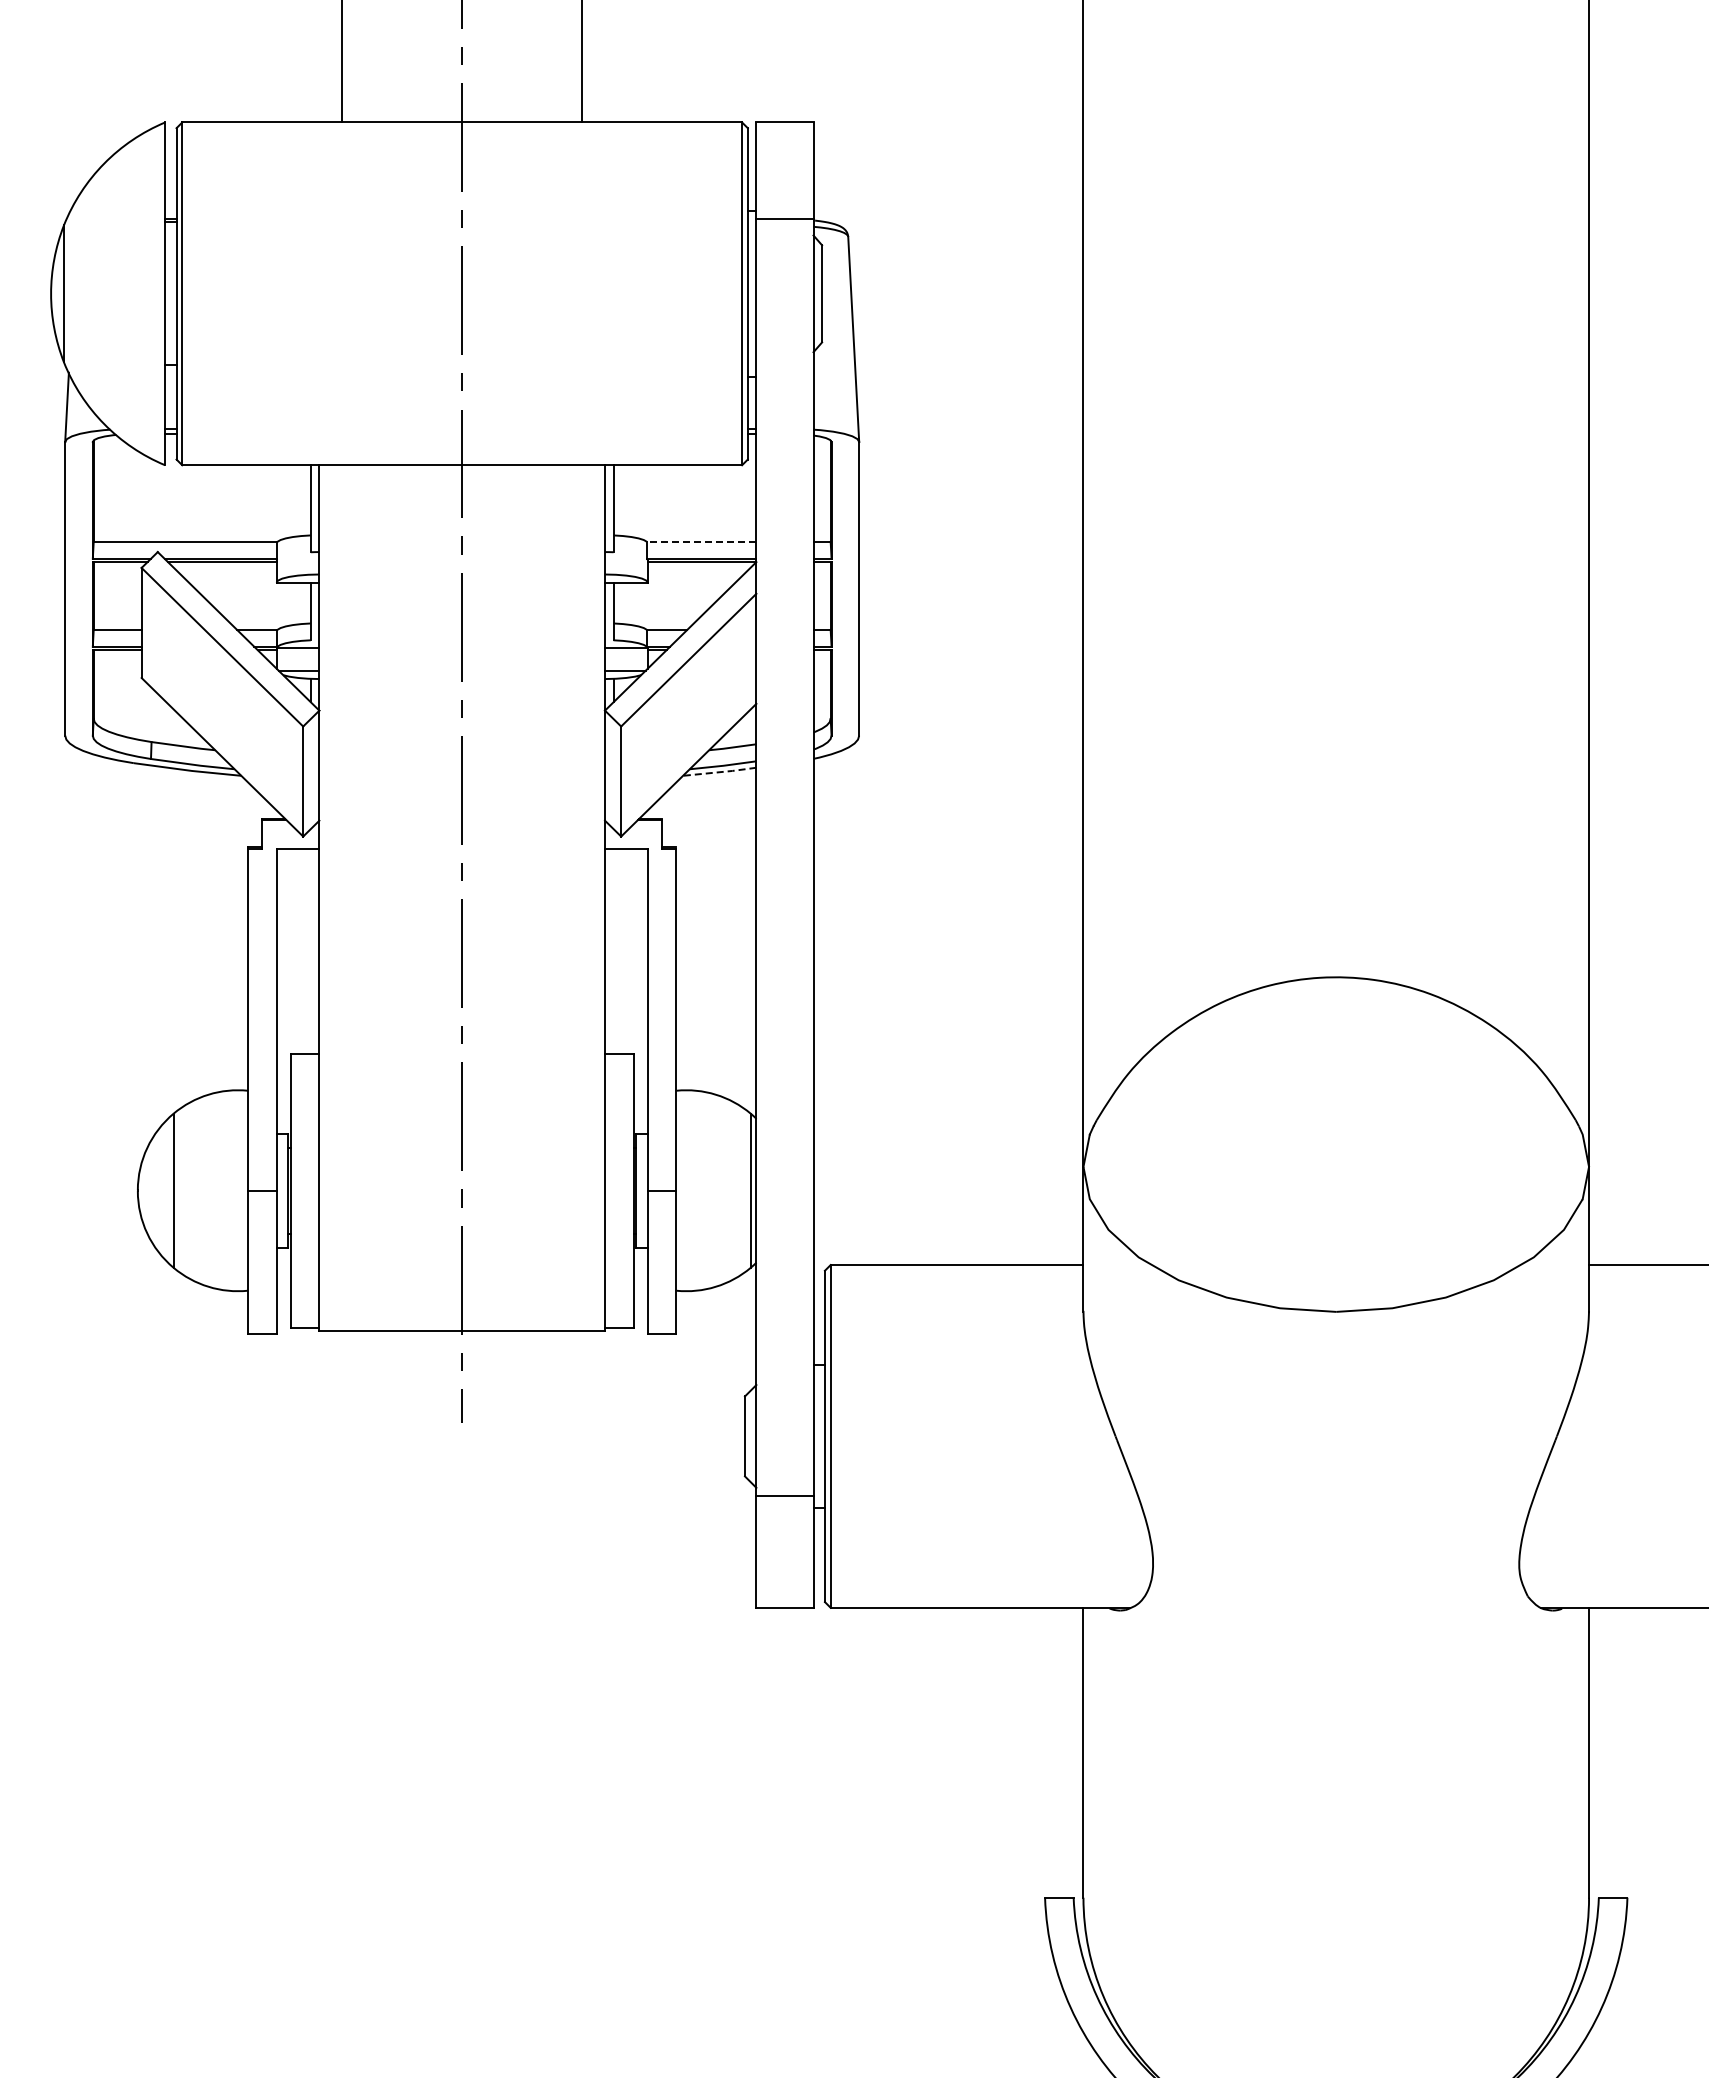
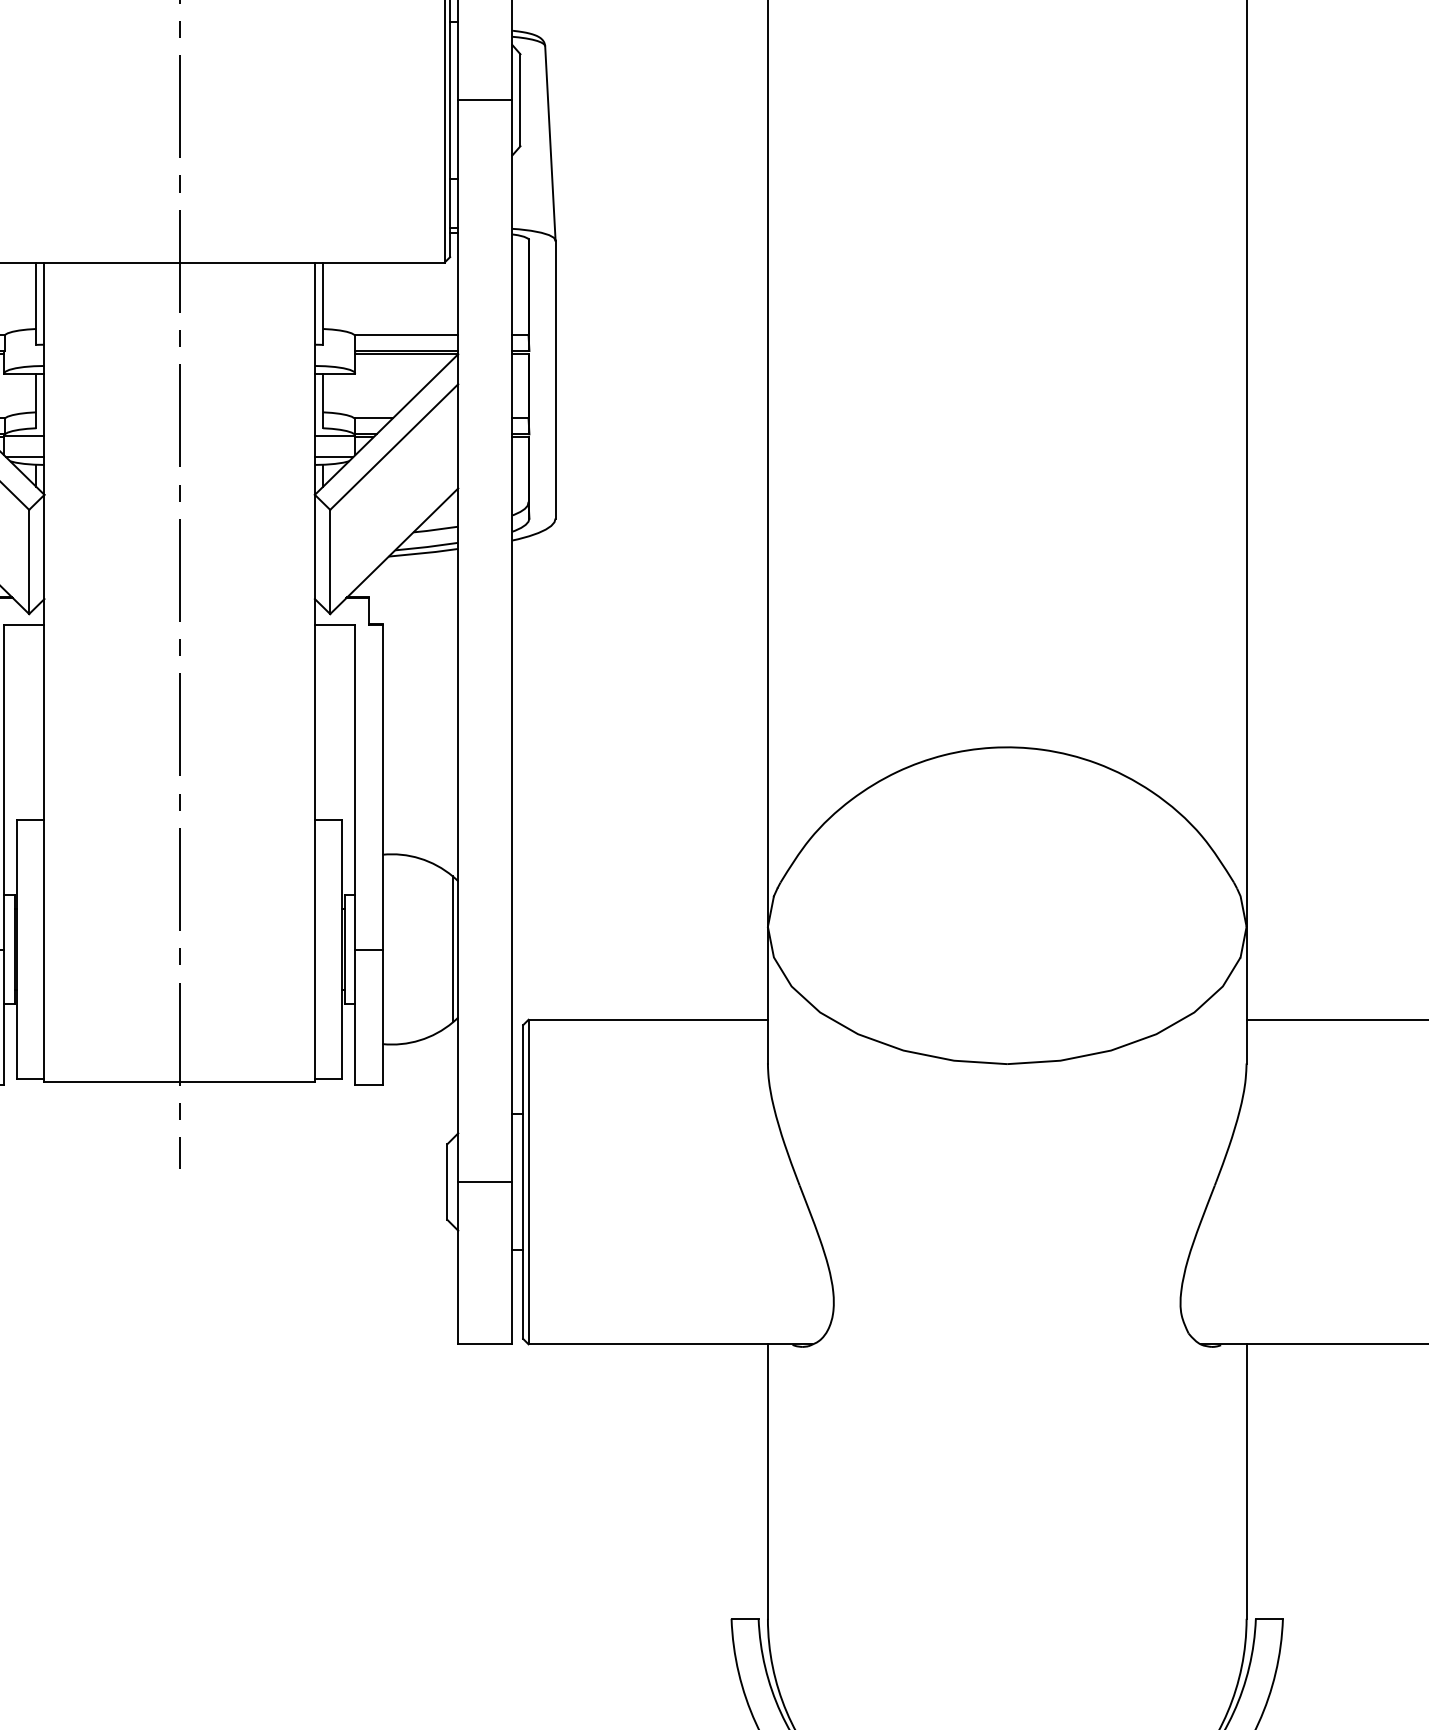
line: (784, 218) -> (484, 99), moved
line: (701, 541) -> (406, 334), dashed -> solid
line: (720, 772) -> (424, 553), dashed -> solid
line: (784, 1496) -> (484, 1182), moved

